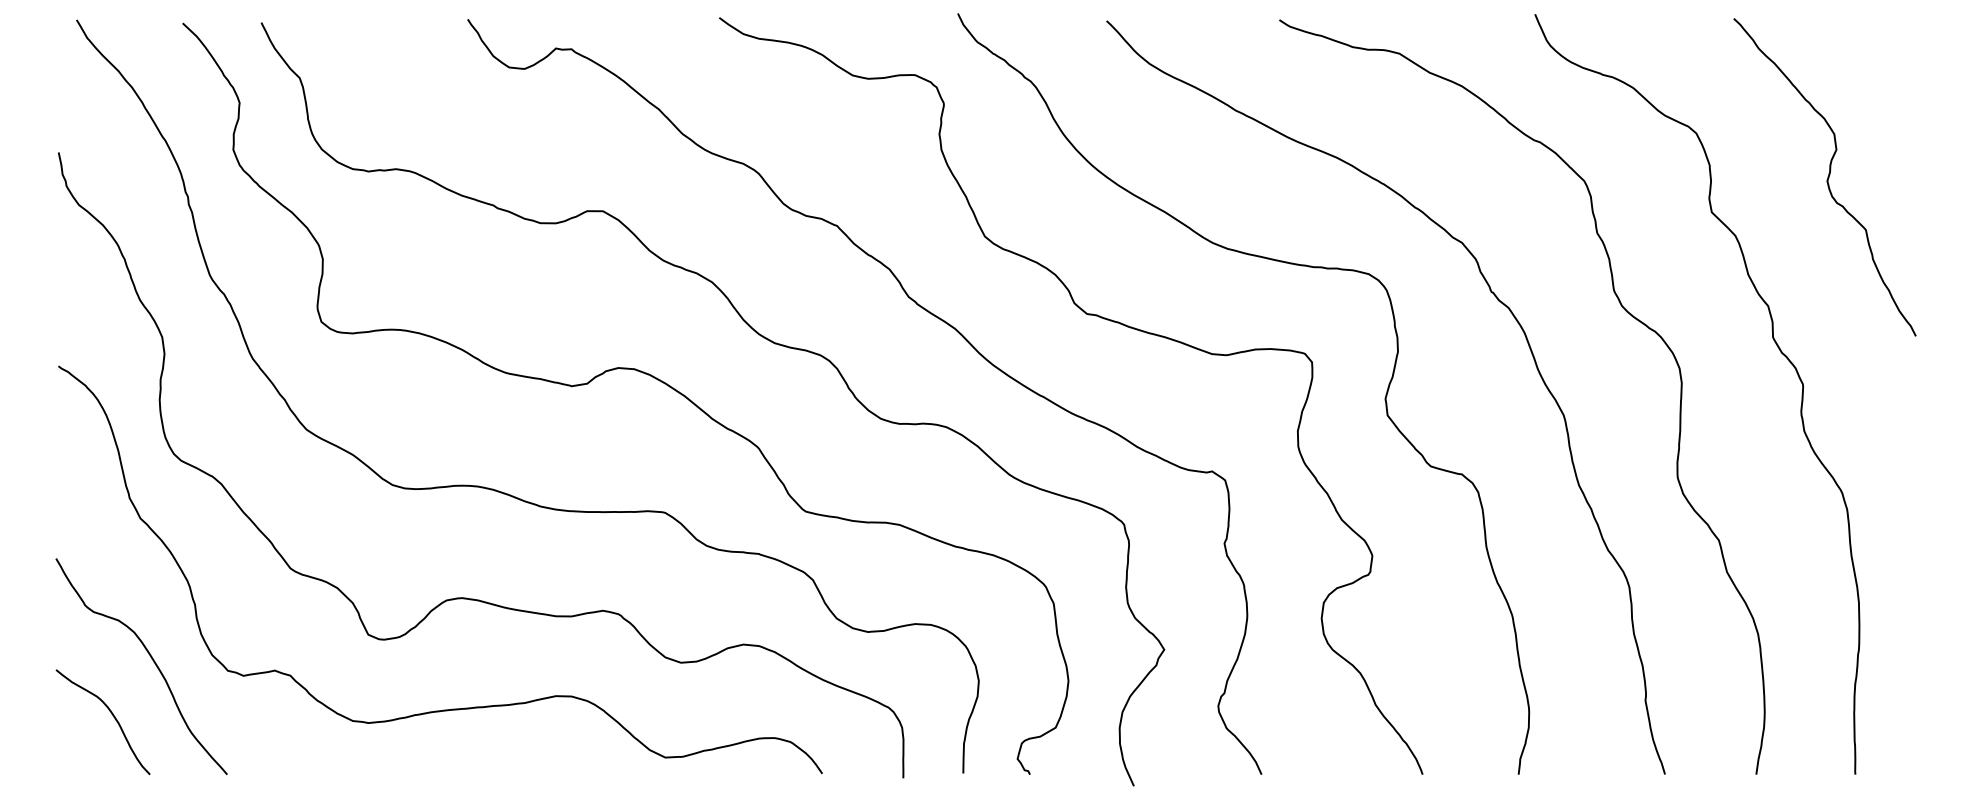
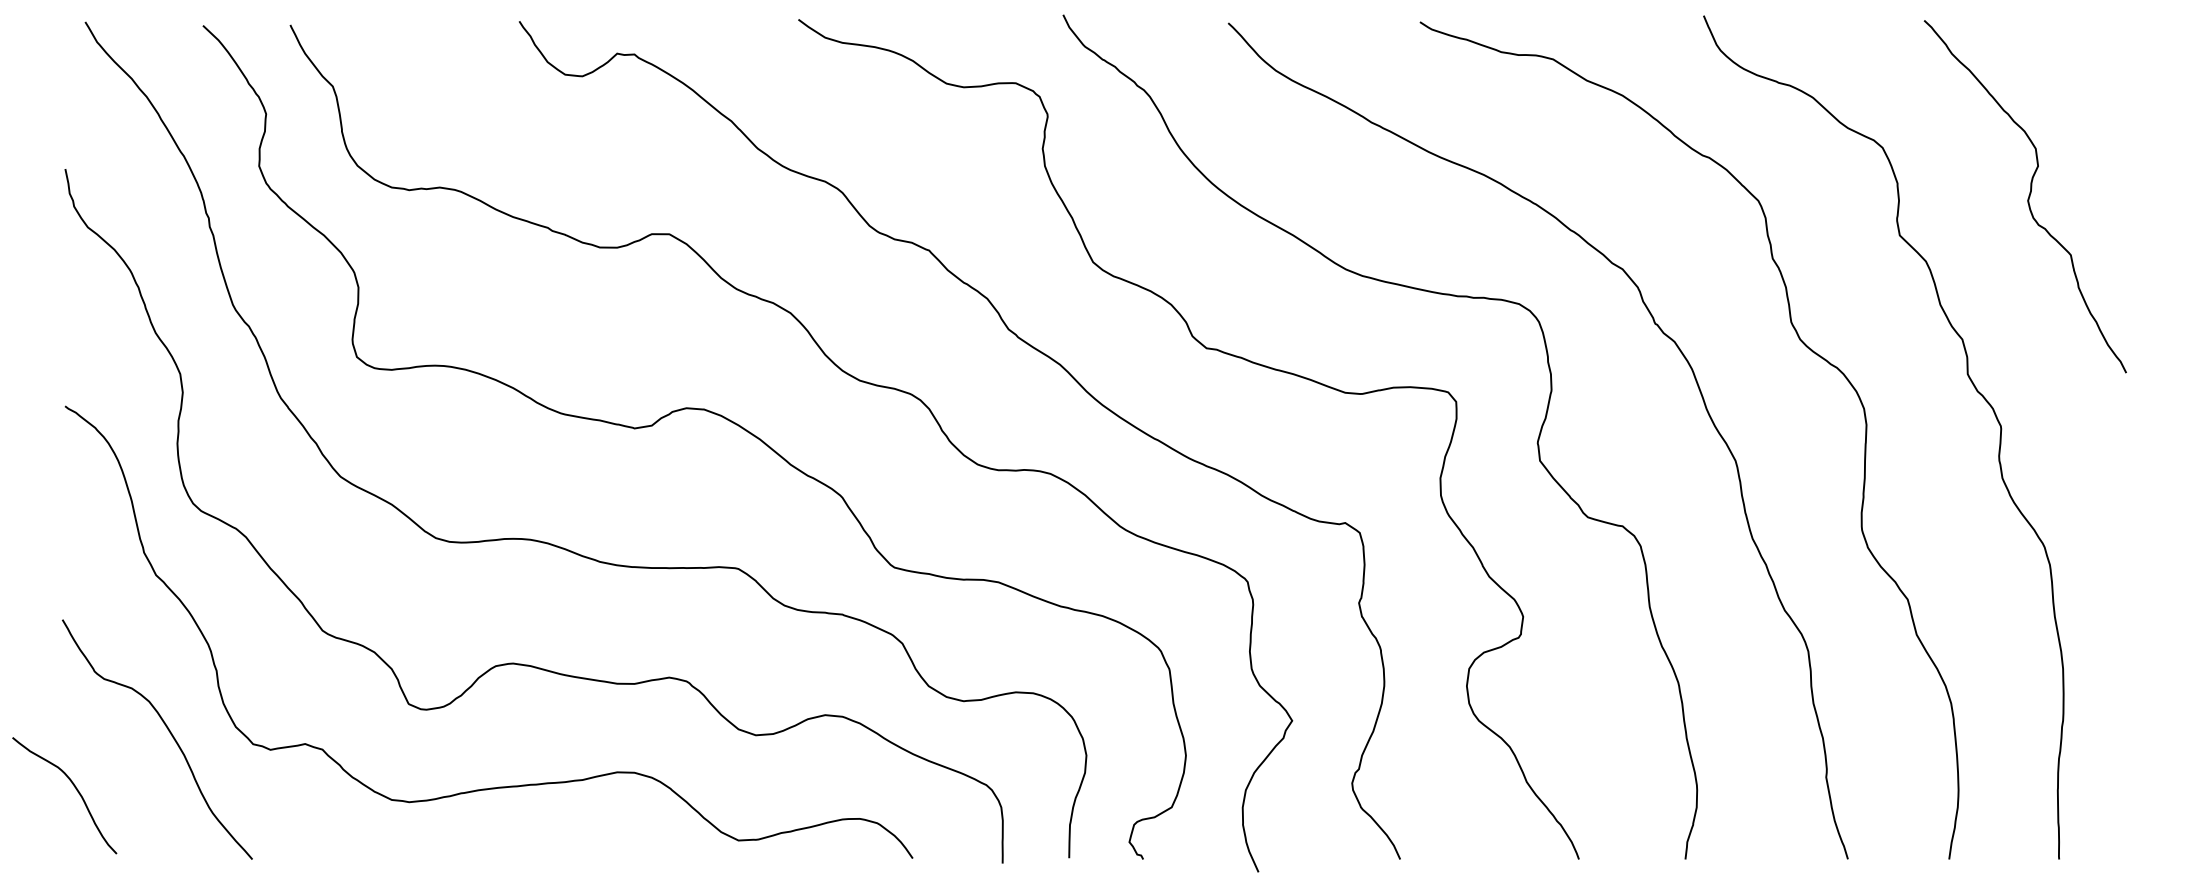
curve: (111, 714) -> (74, 787), moved

